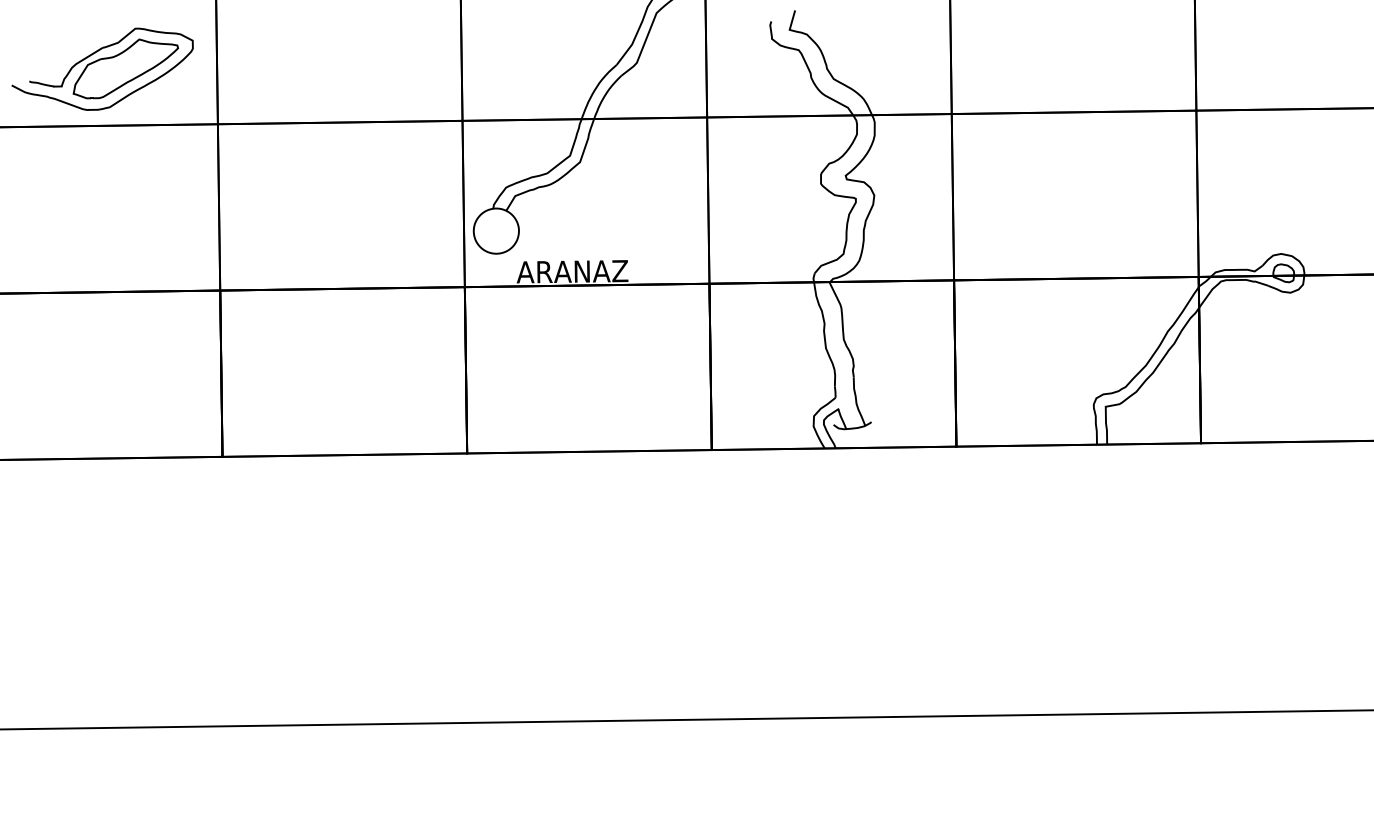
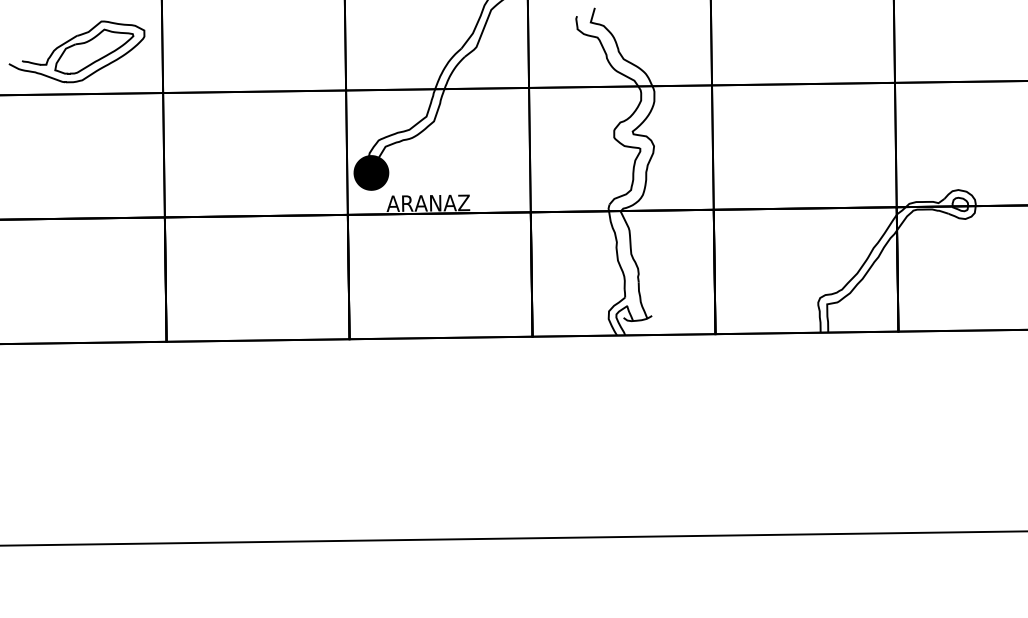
fill: (495, 230) -> (370, 172), added
fill: (496, 230) -> (371, 172), added

